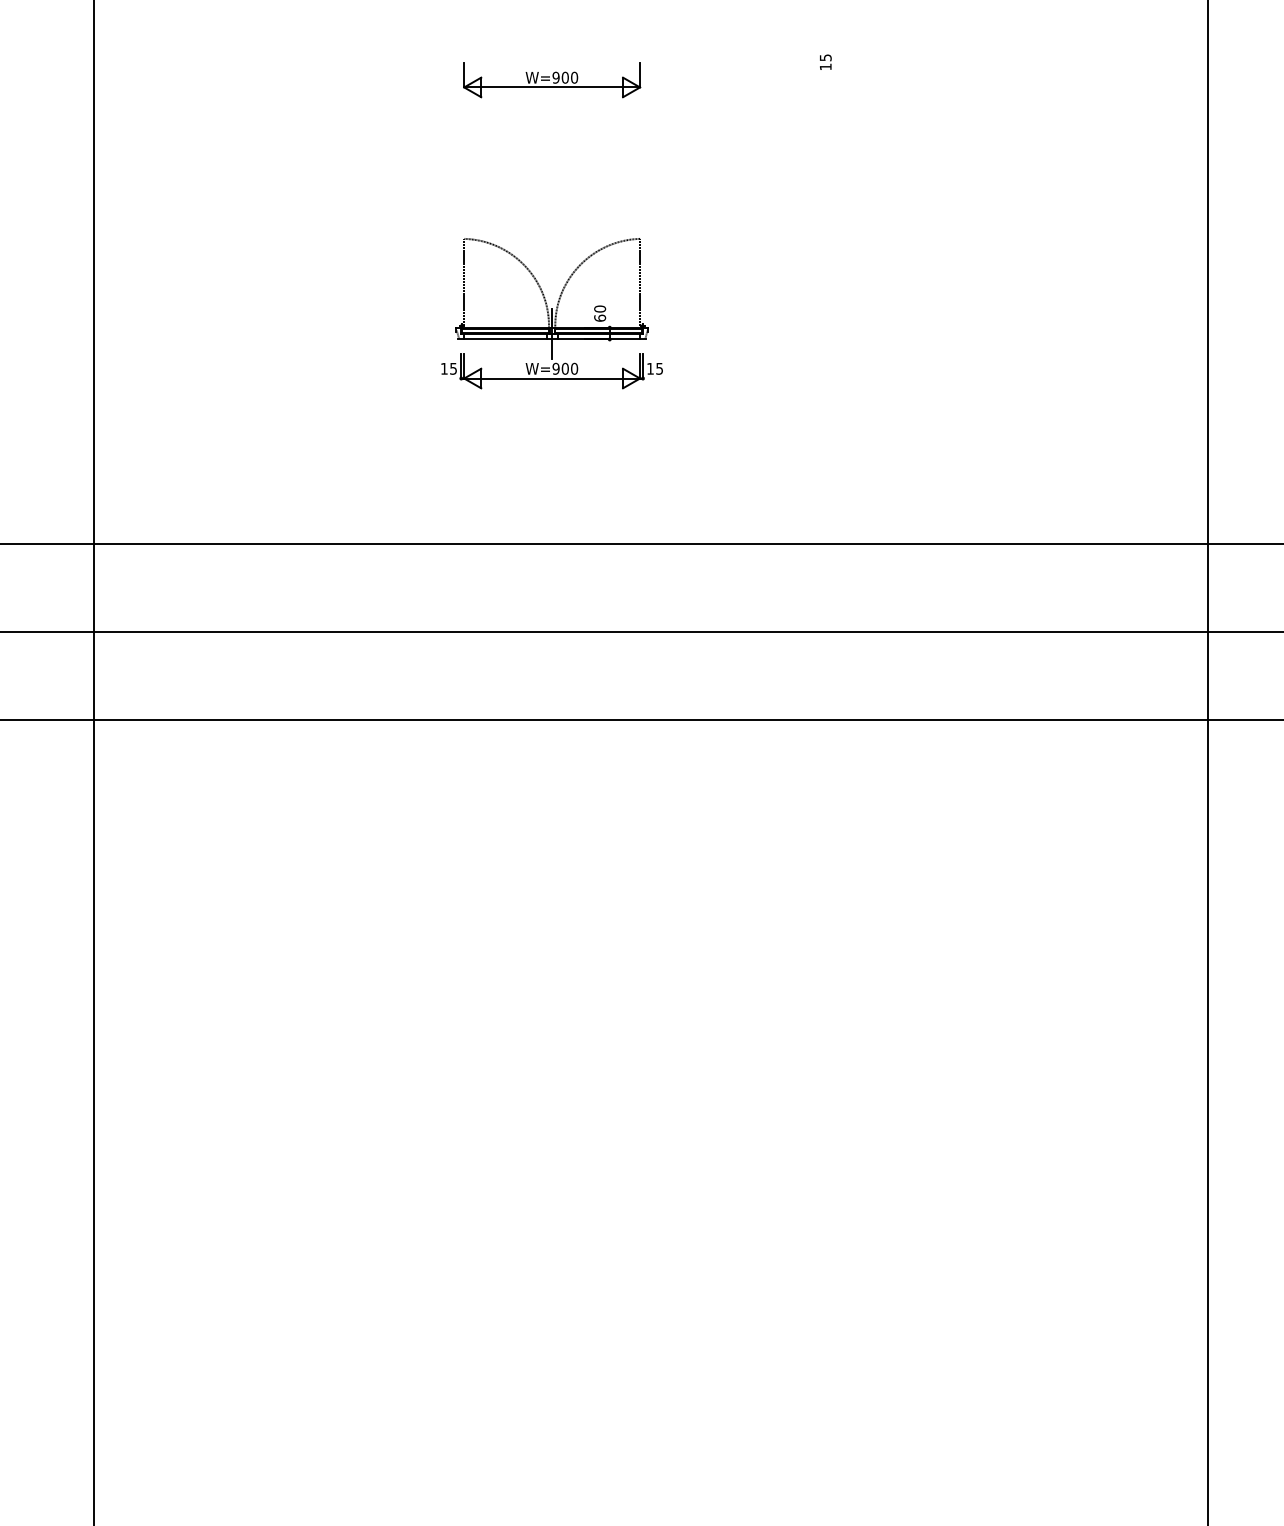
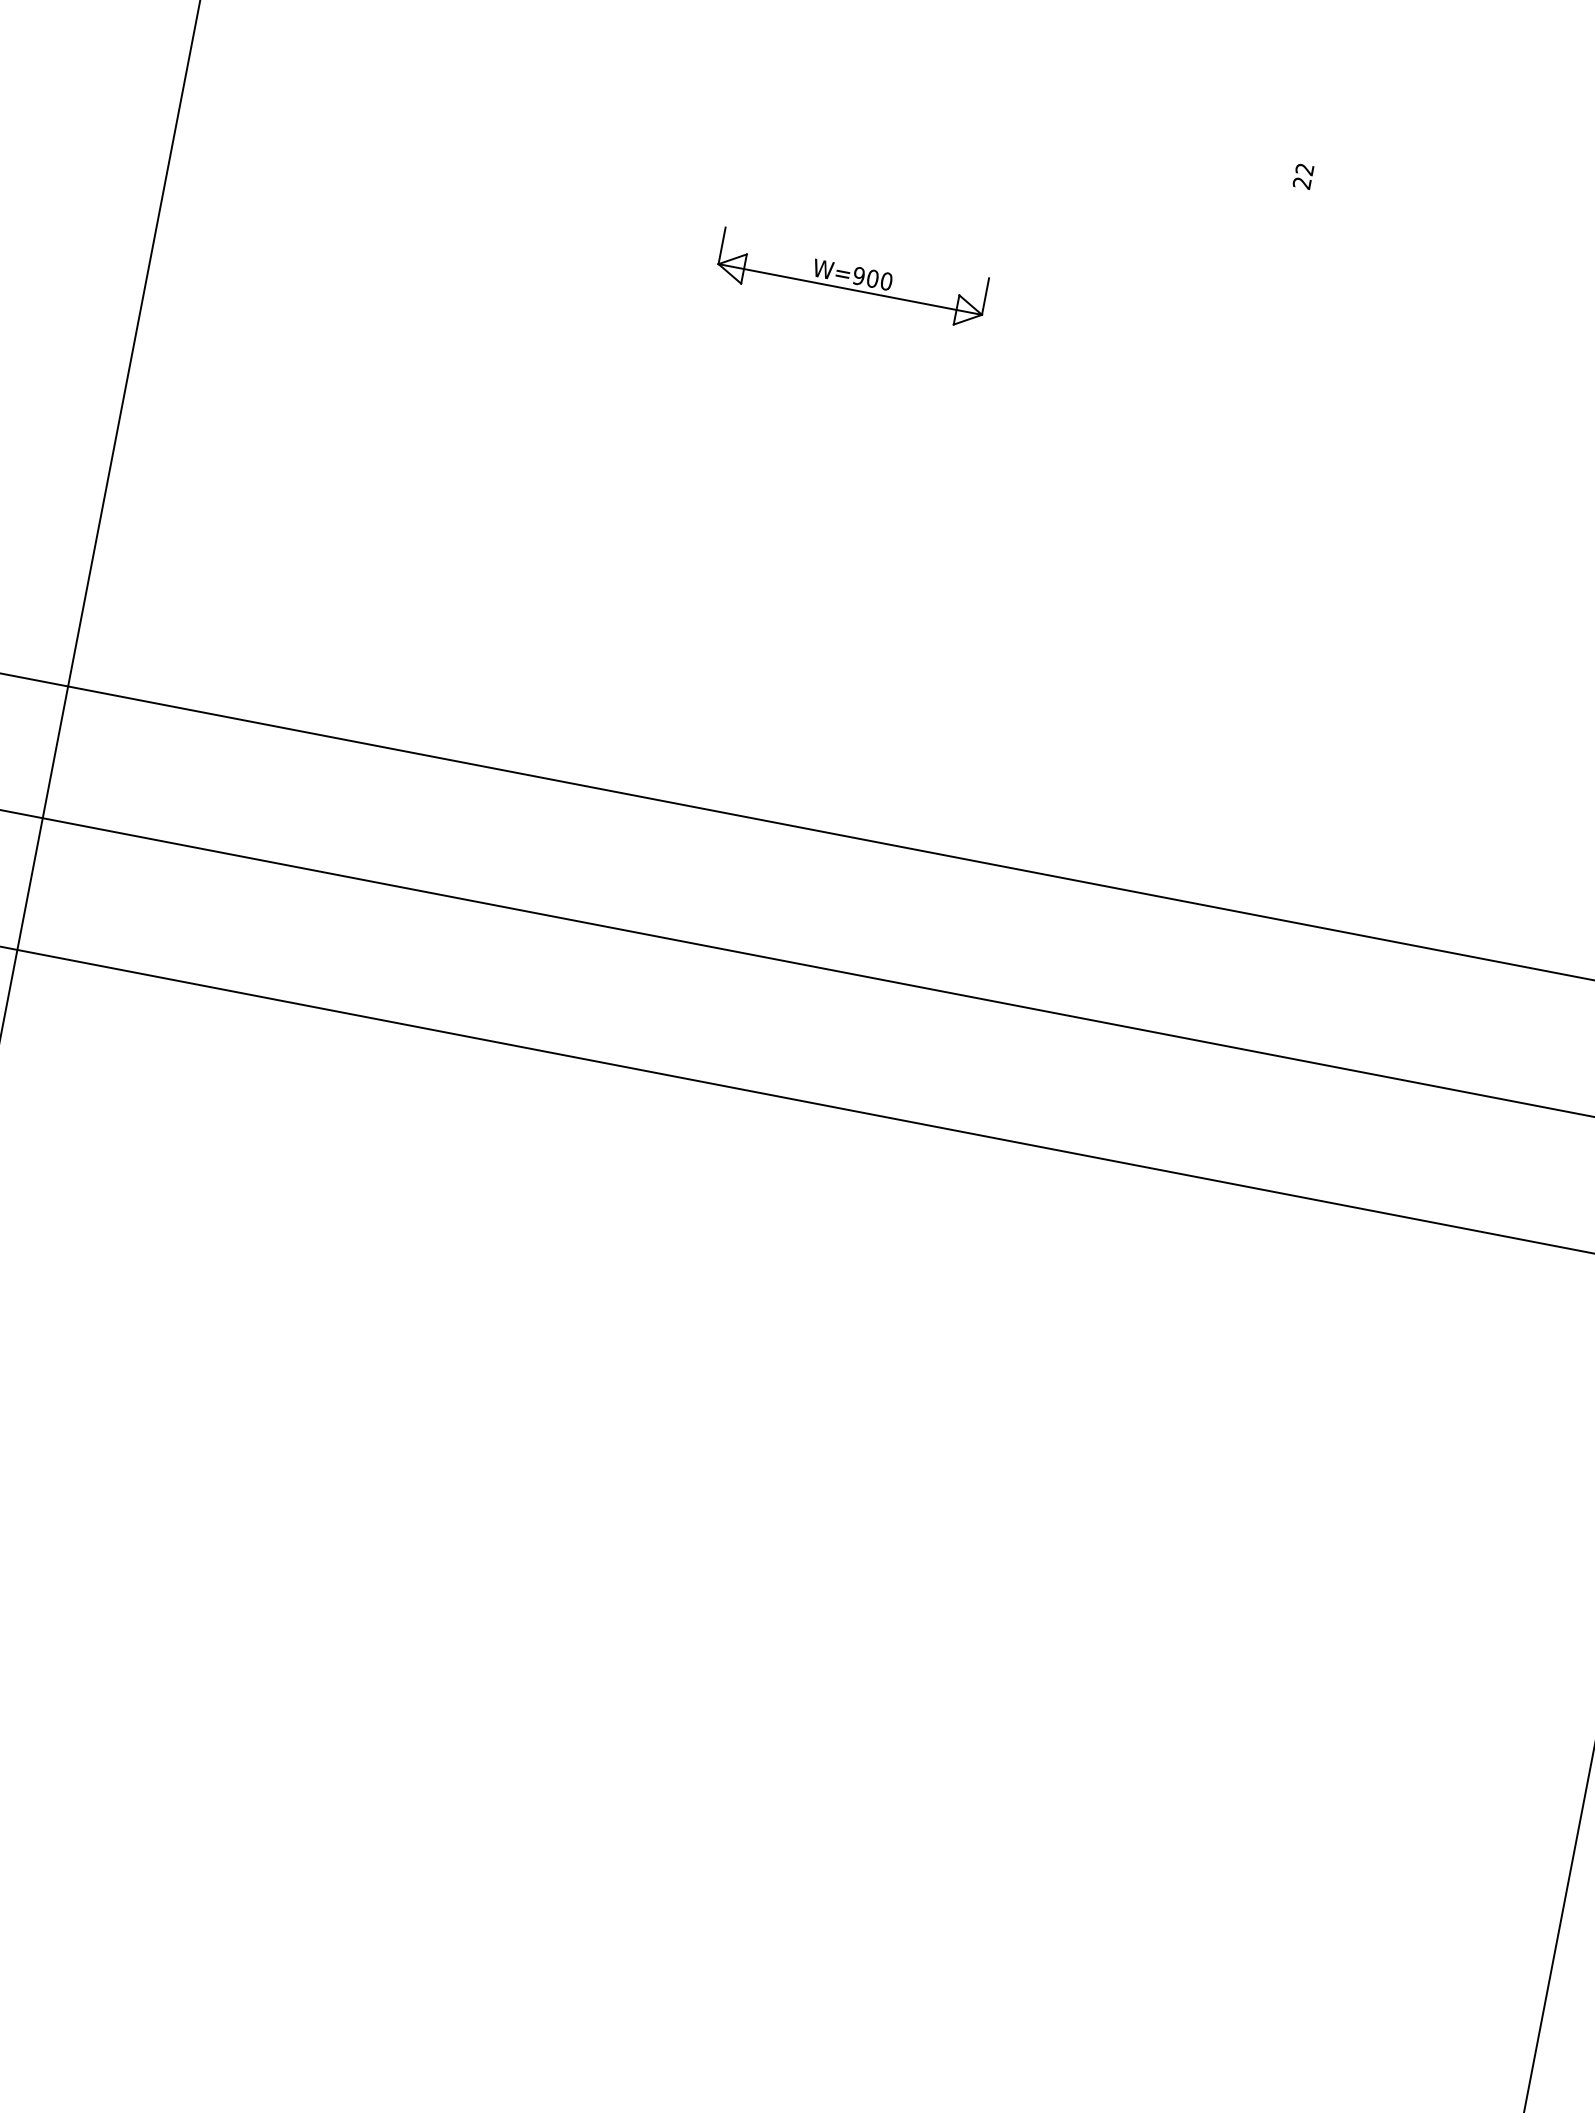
text: (825, 62) -> (1303, 176), 15 -> 22
part: (552, 80) -> (852, 279), moved
part: (551, 313) -> (820, 473), removed

